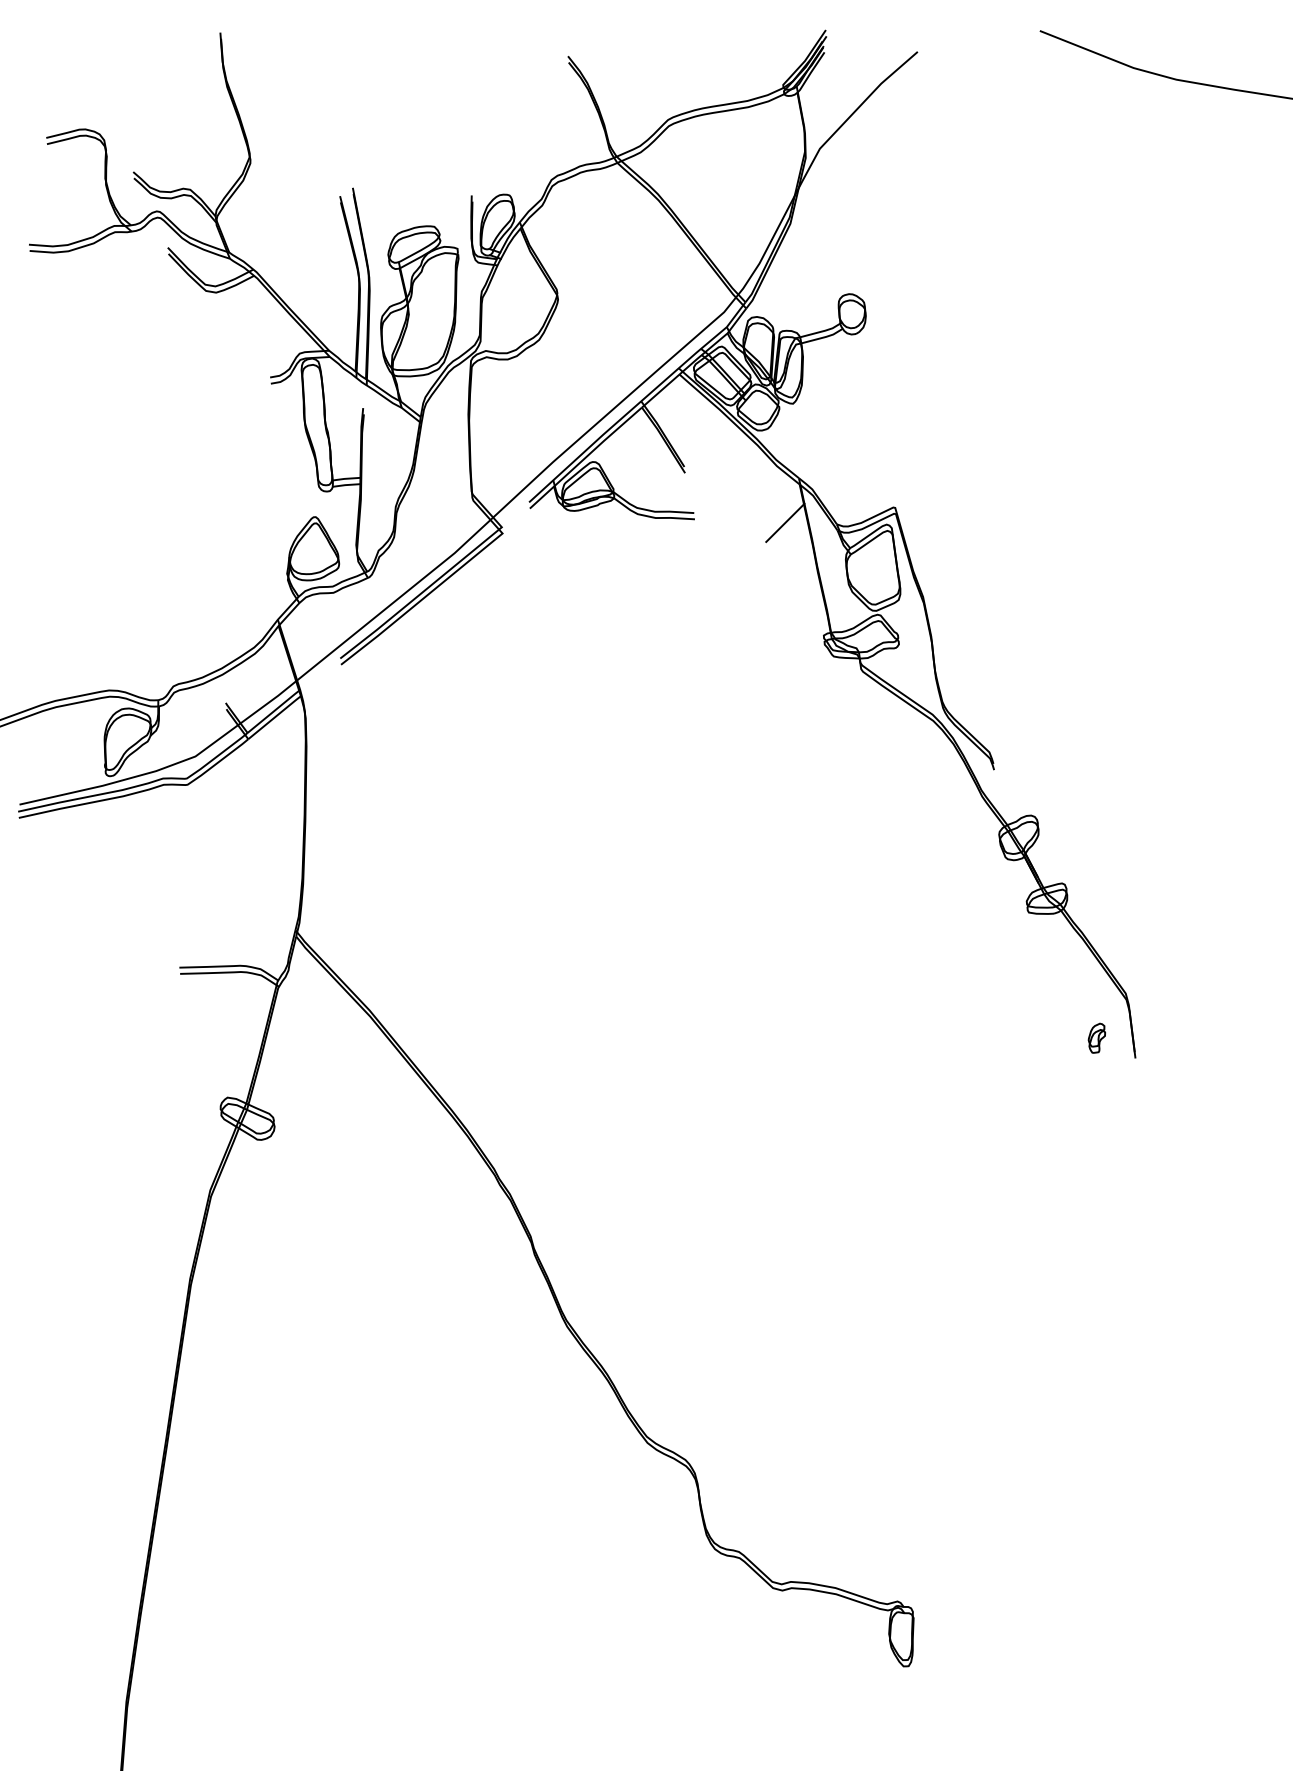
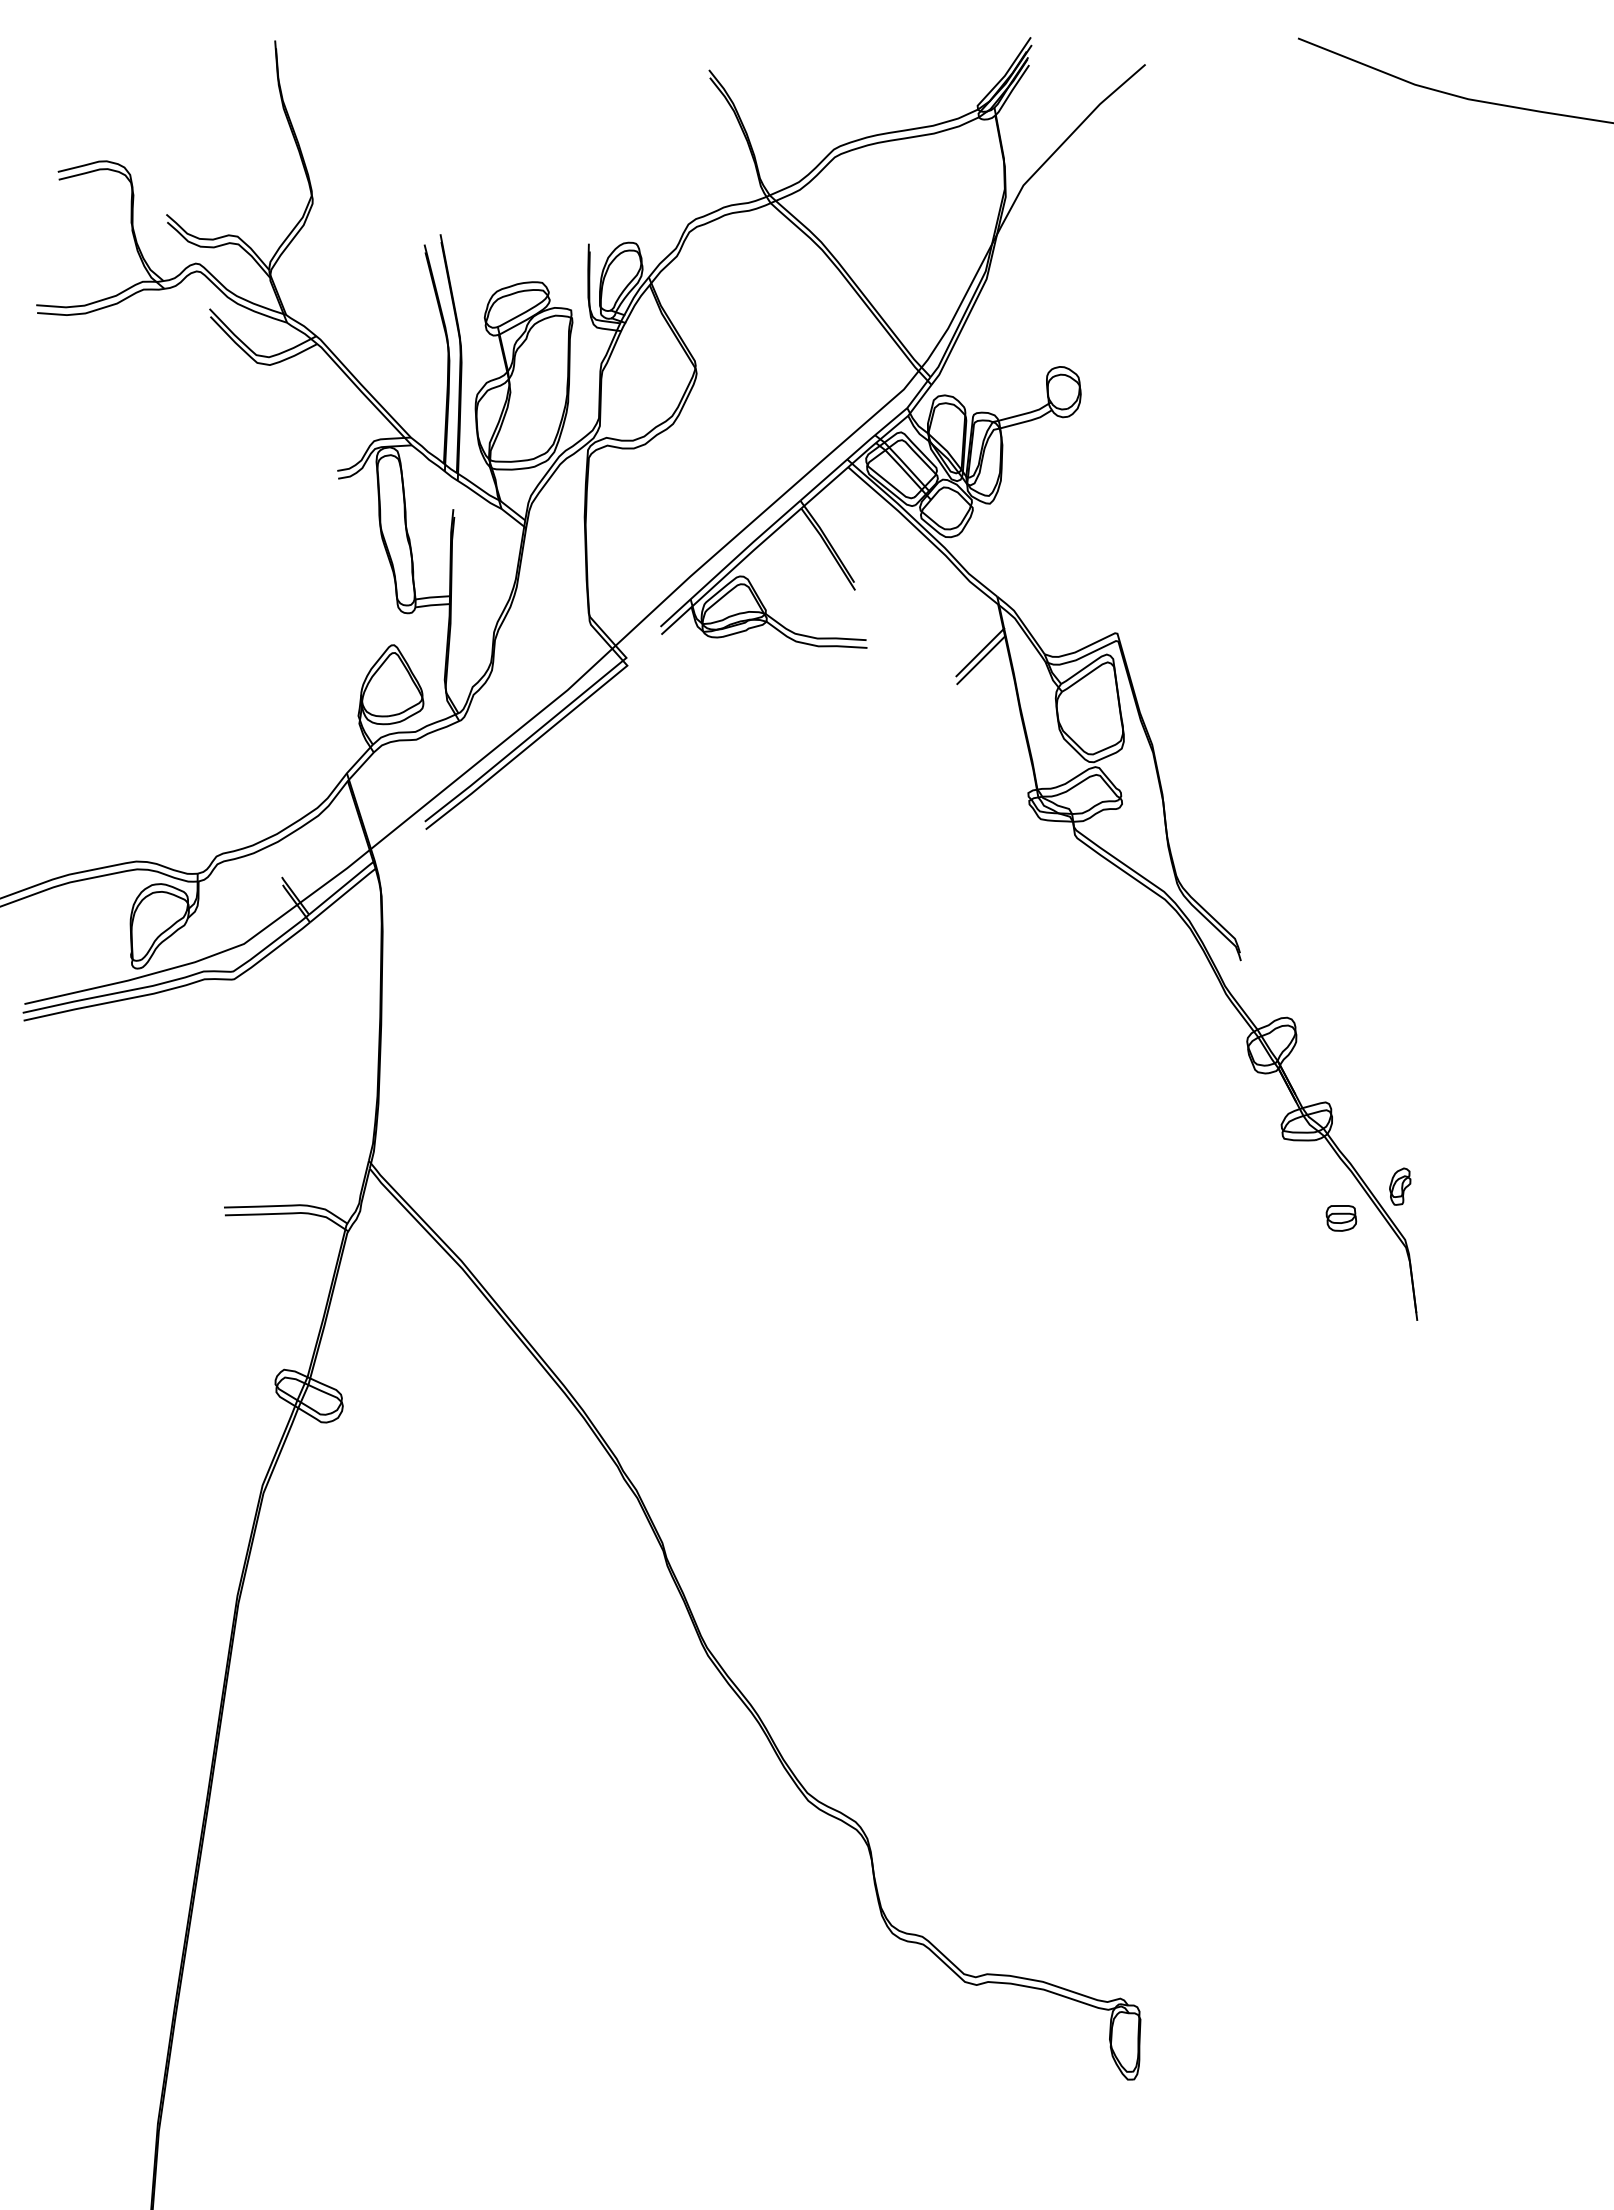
line: (786, 529) -> (981, 660), added
part: (1074, 976) -> (1341, 1218), added
part: (1097, 1038) -> (1400, 1186), moved

